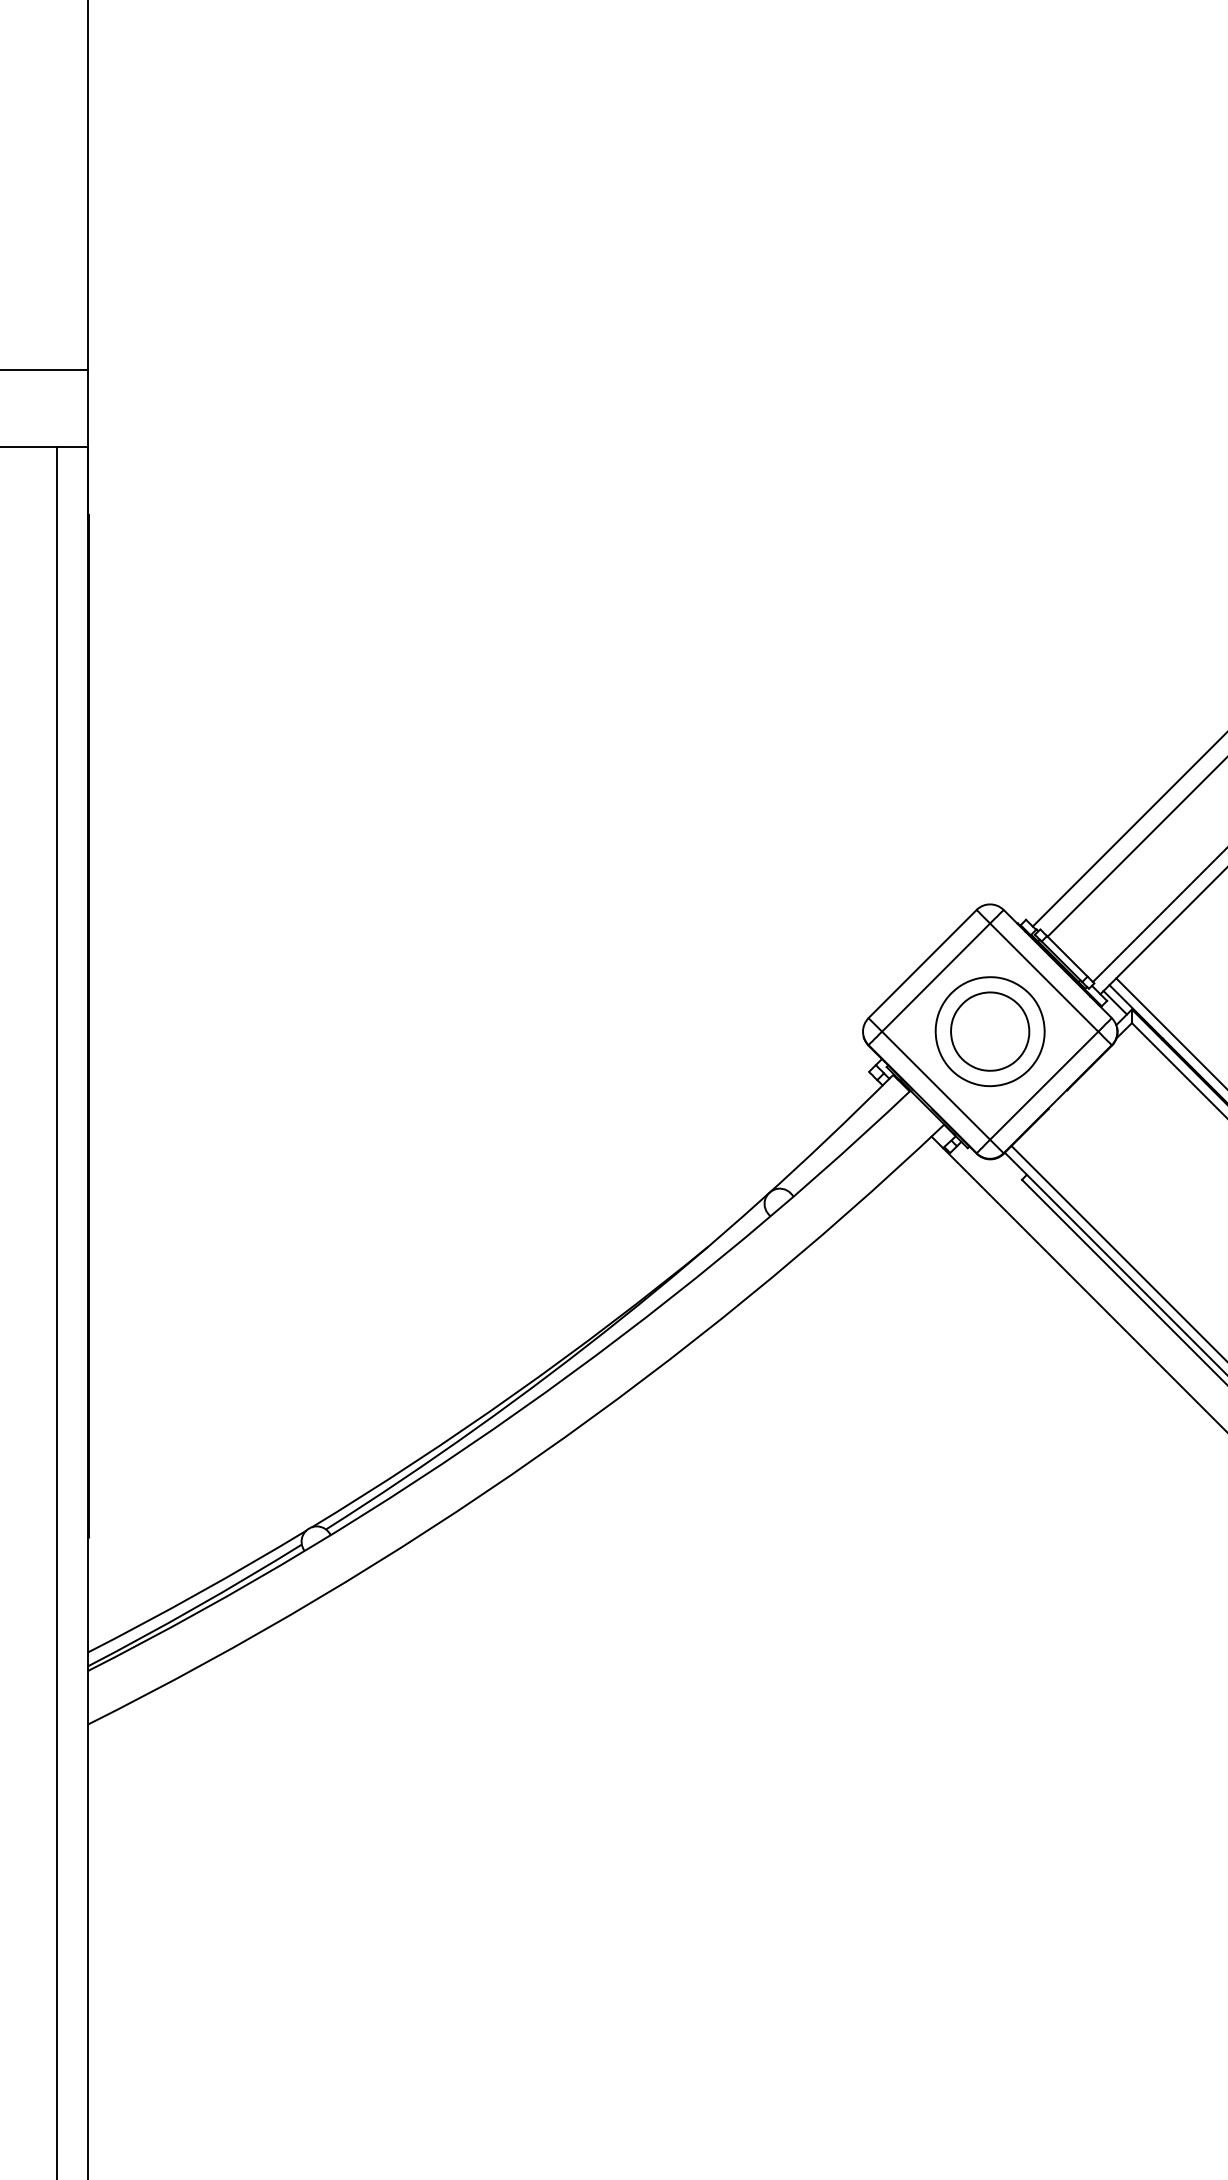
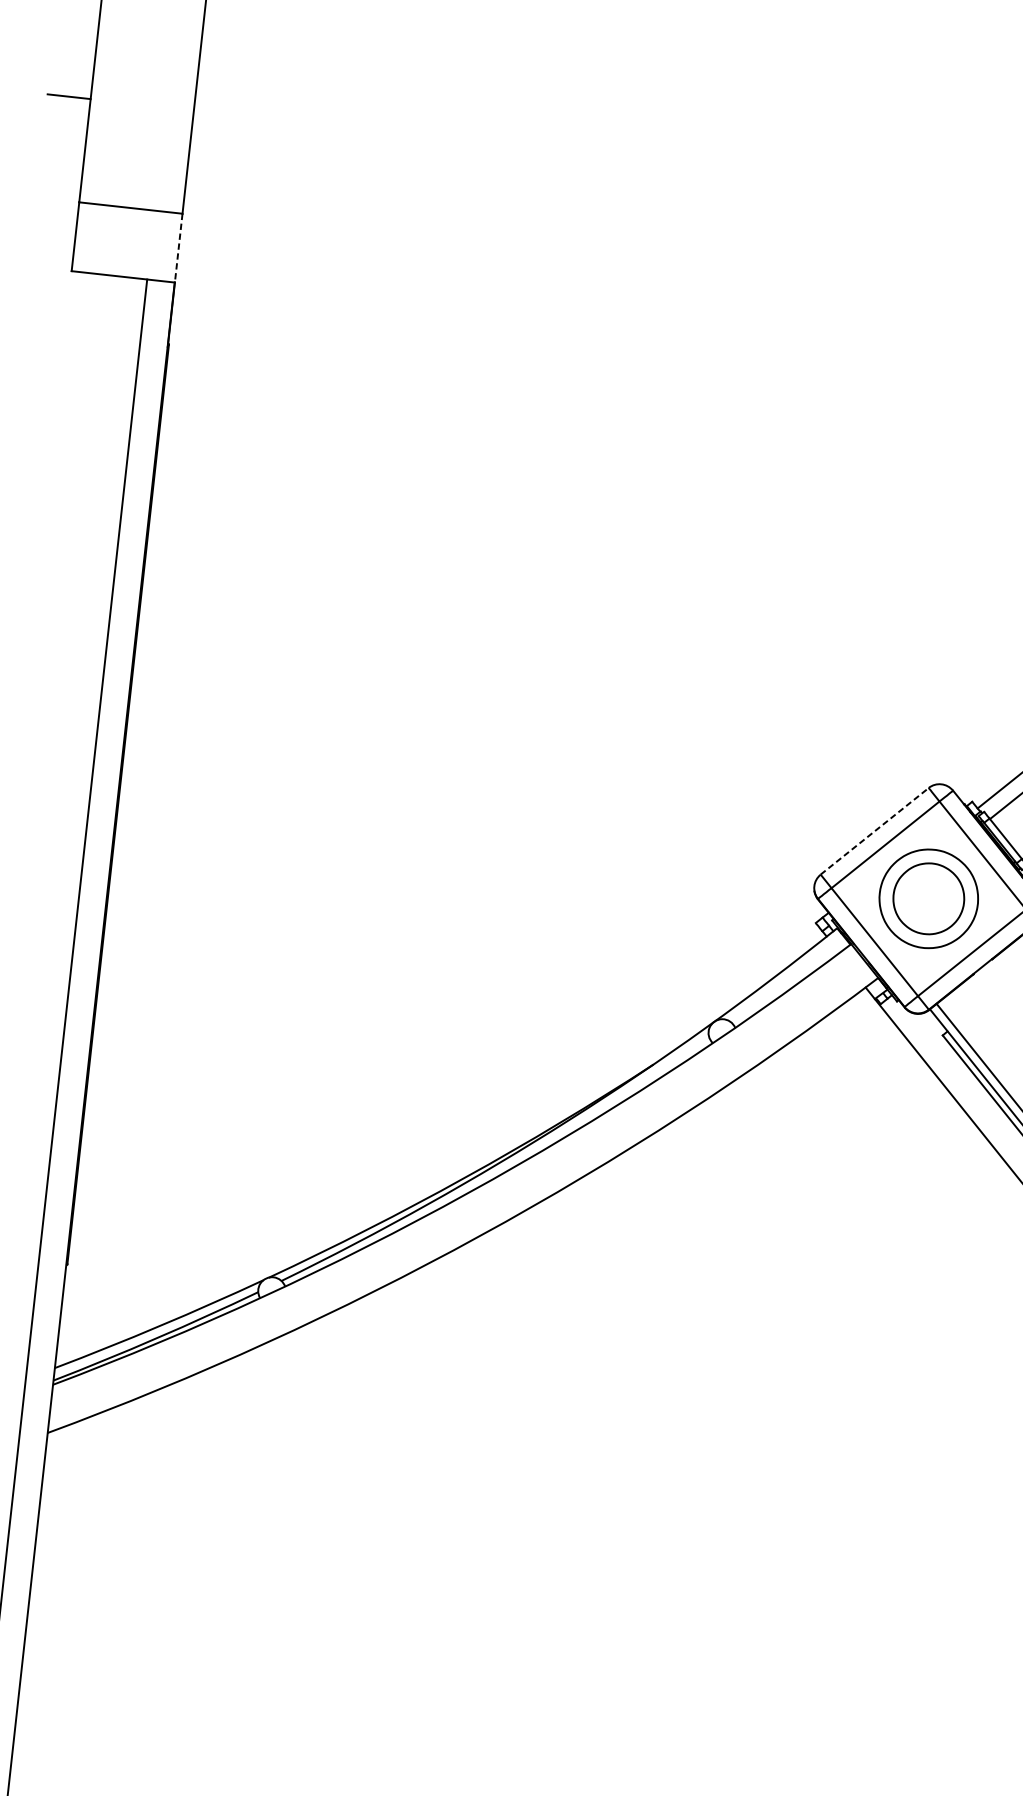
line: (88, 408) -> (179, 248), solid -> dashed
line: (922, 964) -> (874, 831), solid -> dashed

